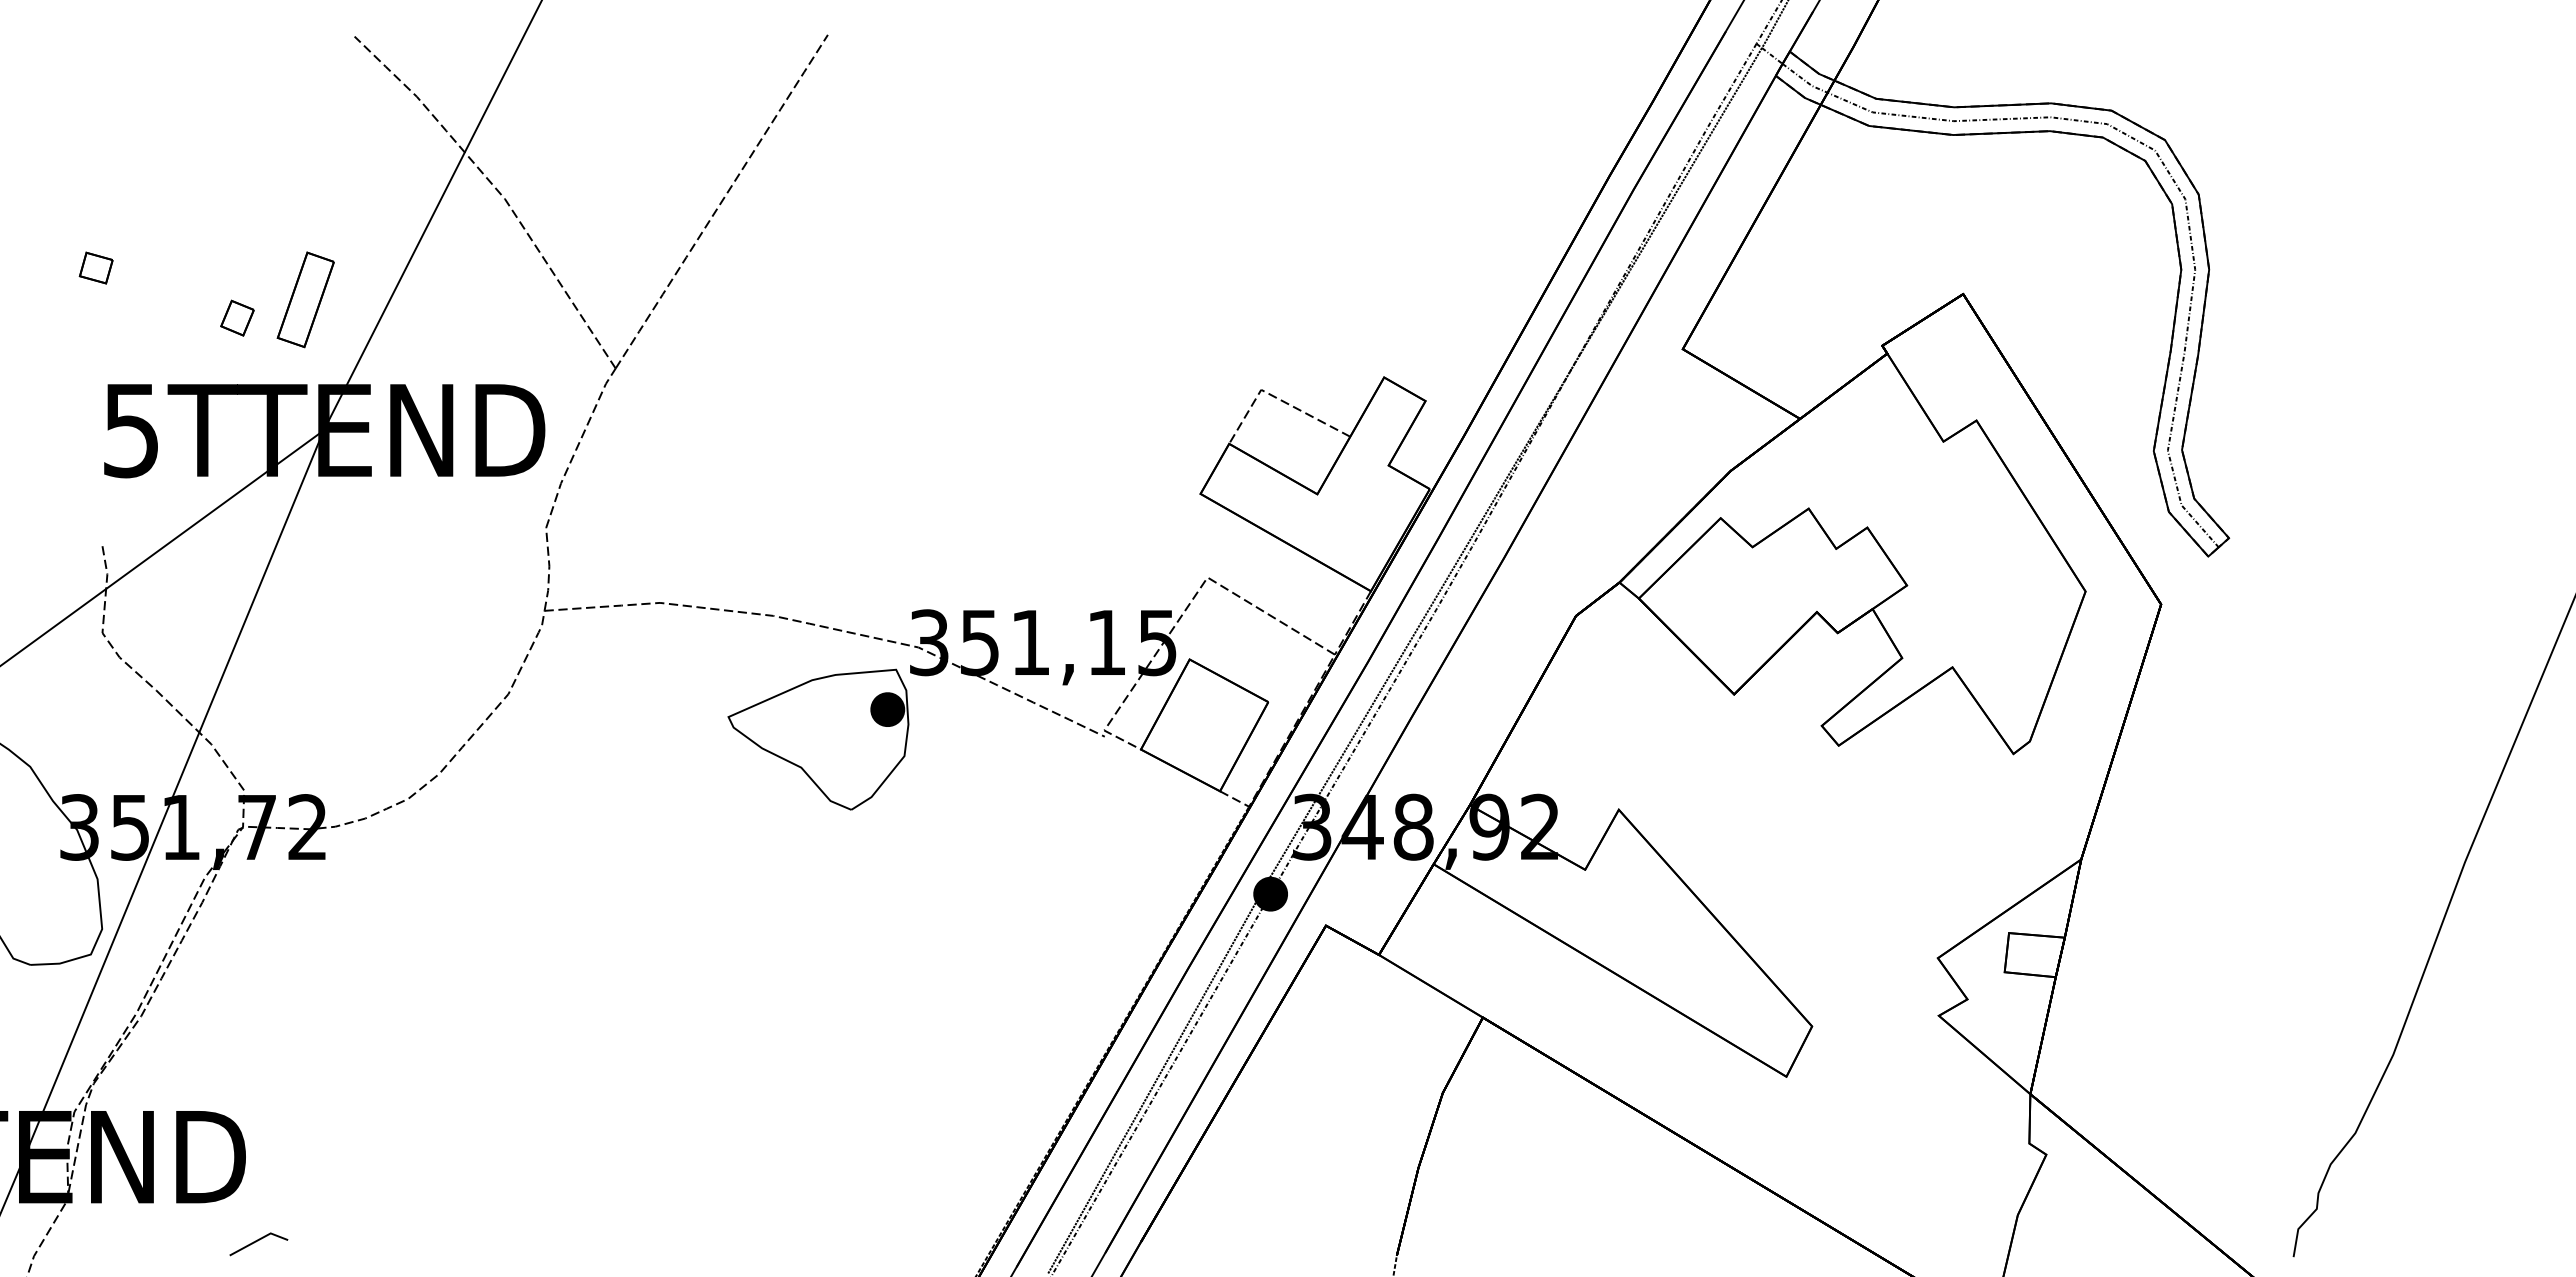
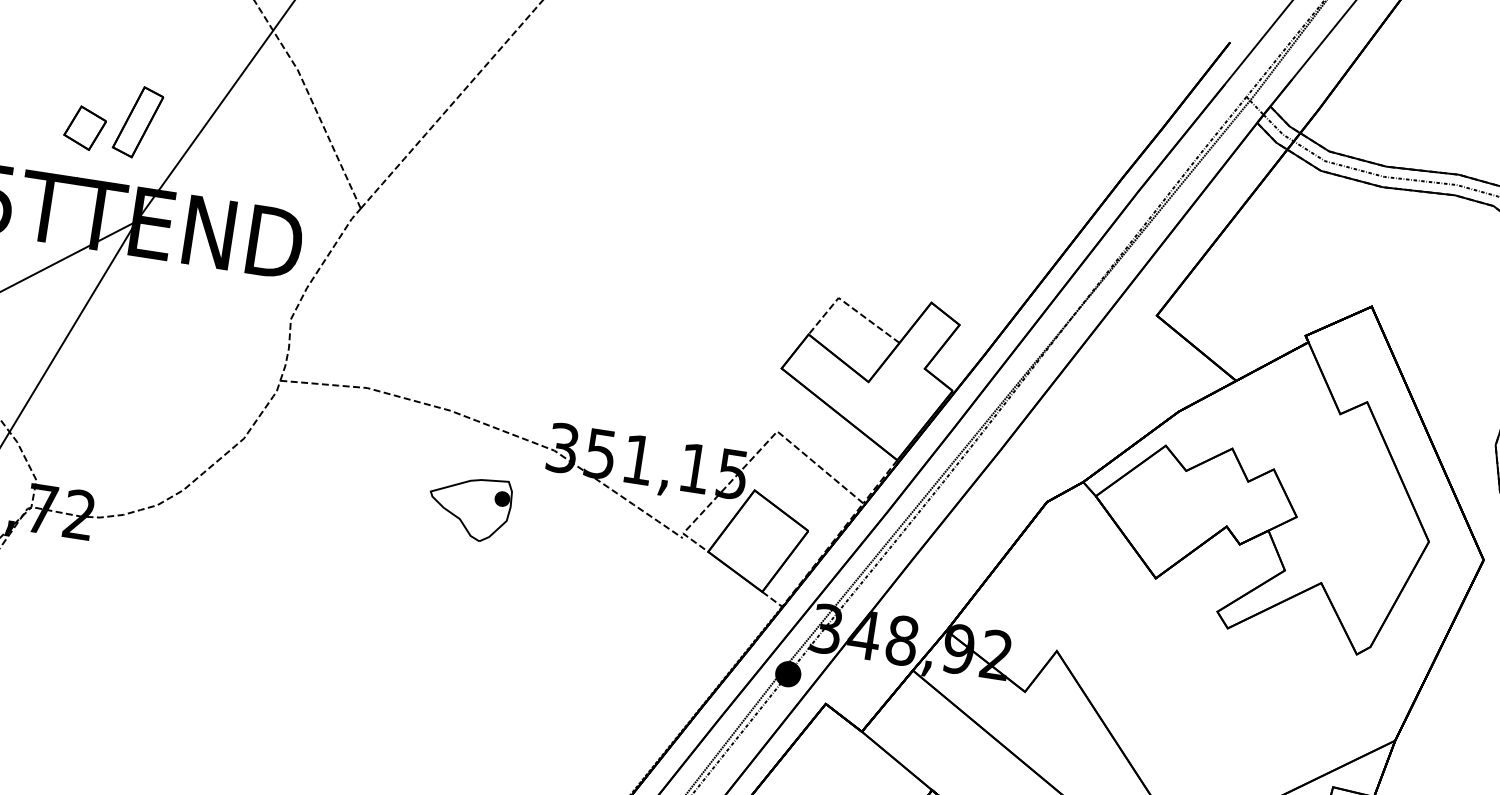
part: (237, 317) -> (85, 127), size x1.6
part: (818, 739) -> (469, 507), size x0.6

